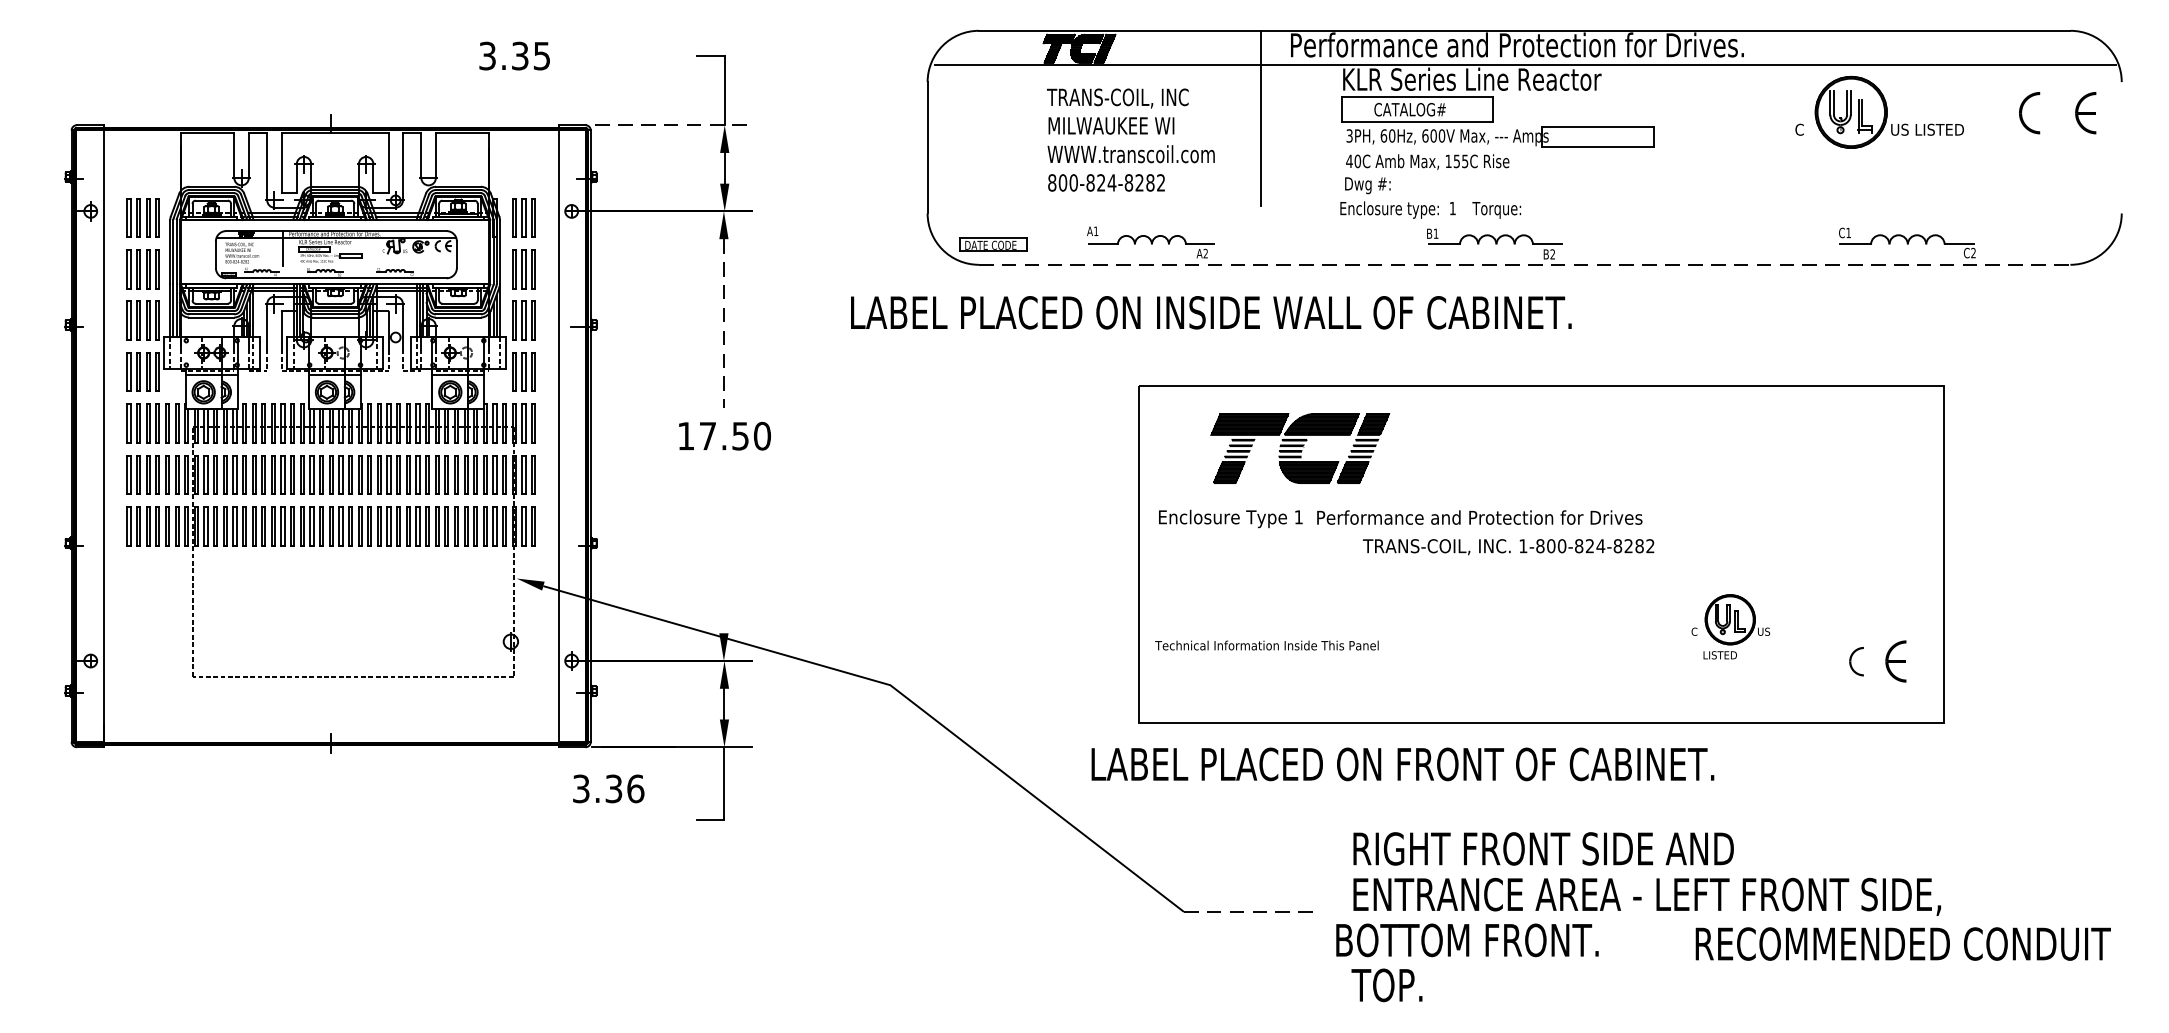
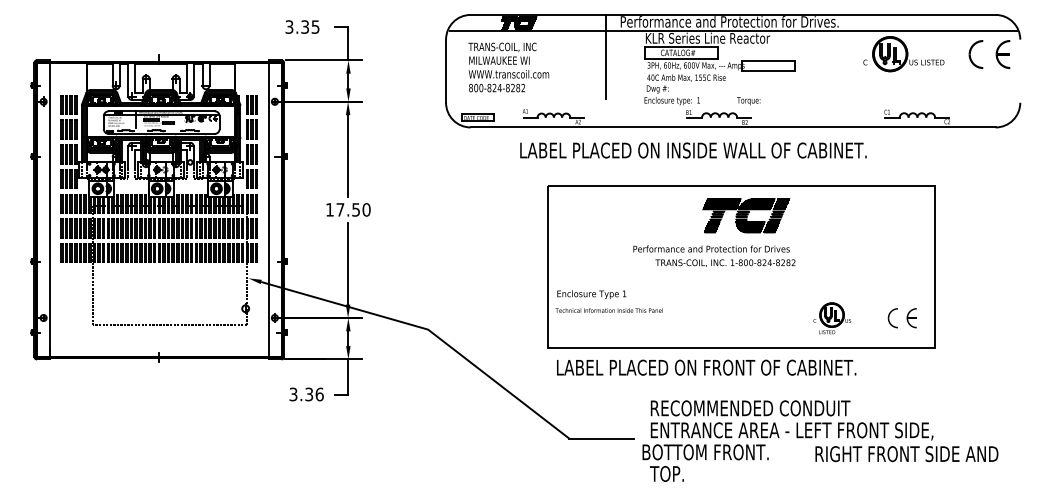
text: (514, 54) -> (302, 26), moved
part: (2028, 113) -> (975, 54), size x1.43
part: (2084, 113) -> (1002, 54), size x1.43
line: (674, 125) -> (324, 60), dashed -> solid
text: (1130, 140) -> (508, 67), moved
text: (1496, 210) -> (748, 101), moved
line: (1525, 264) -> (733, 127), dashed -> solid
text: (1211, 312) -> (693, 150), moved
line: (724, 323) -> (348, 155), dashed -> solid
part: (1300, 447) -> (746, 215), moved
text: (1230, 518) -> (591, 294), moved
line: (724, 547) -> (348, 263), added
part: (1731, 626) -> (832, 318), moved
part: (1855, 662) -> (892, 318), size x1.43
text: (1402, 763) -> (706, 367), moved
text: (608, 788) -> (306, 394), moved
text: (1573, 849) -> (756, 408), RIGHT FRONT SIDE AND -> RECOMMENDED CONDUIT
line: (1250, 911) -> (601, 438), dashed -> solid
text: (1916, 944) -> (921, 454), RECOMMENDED CONDUIT -> RIGHT FRONT SIDE AND

